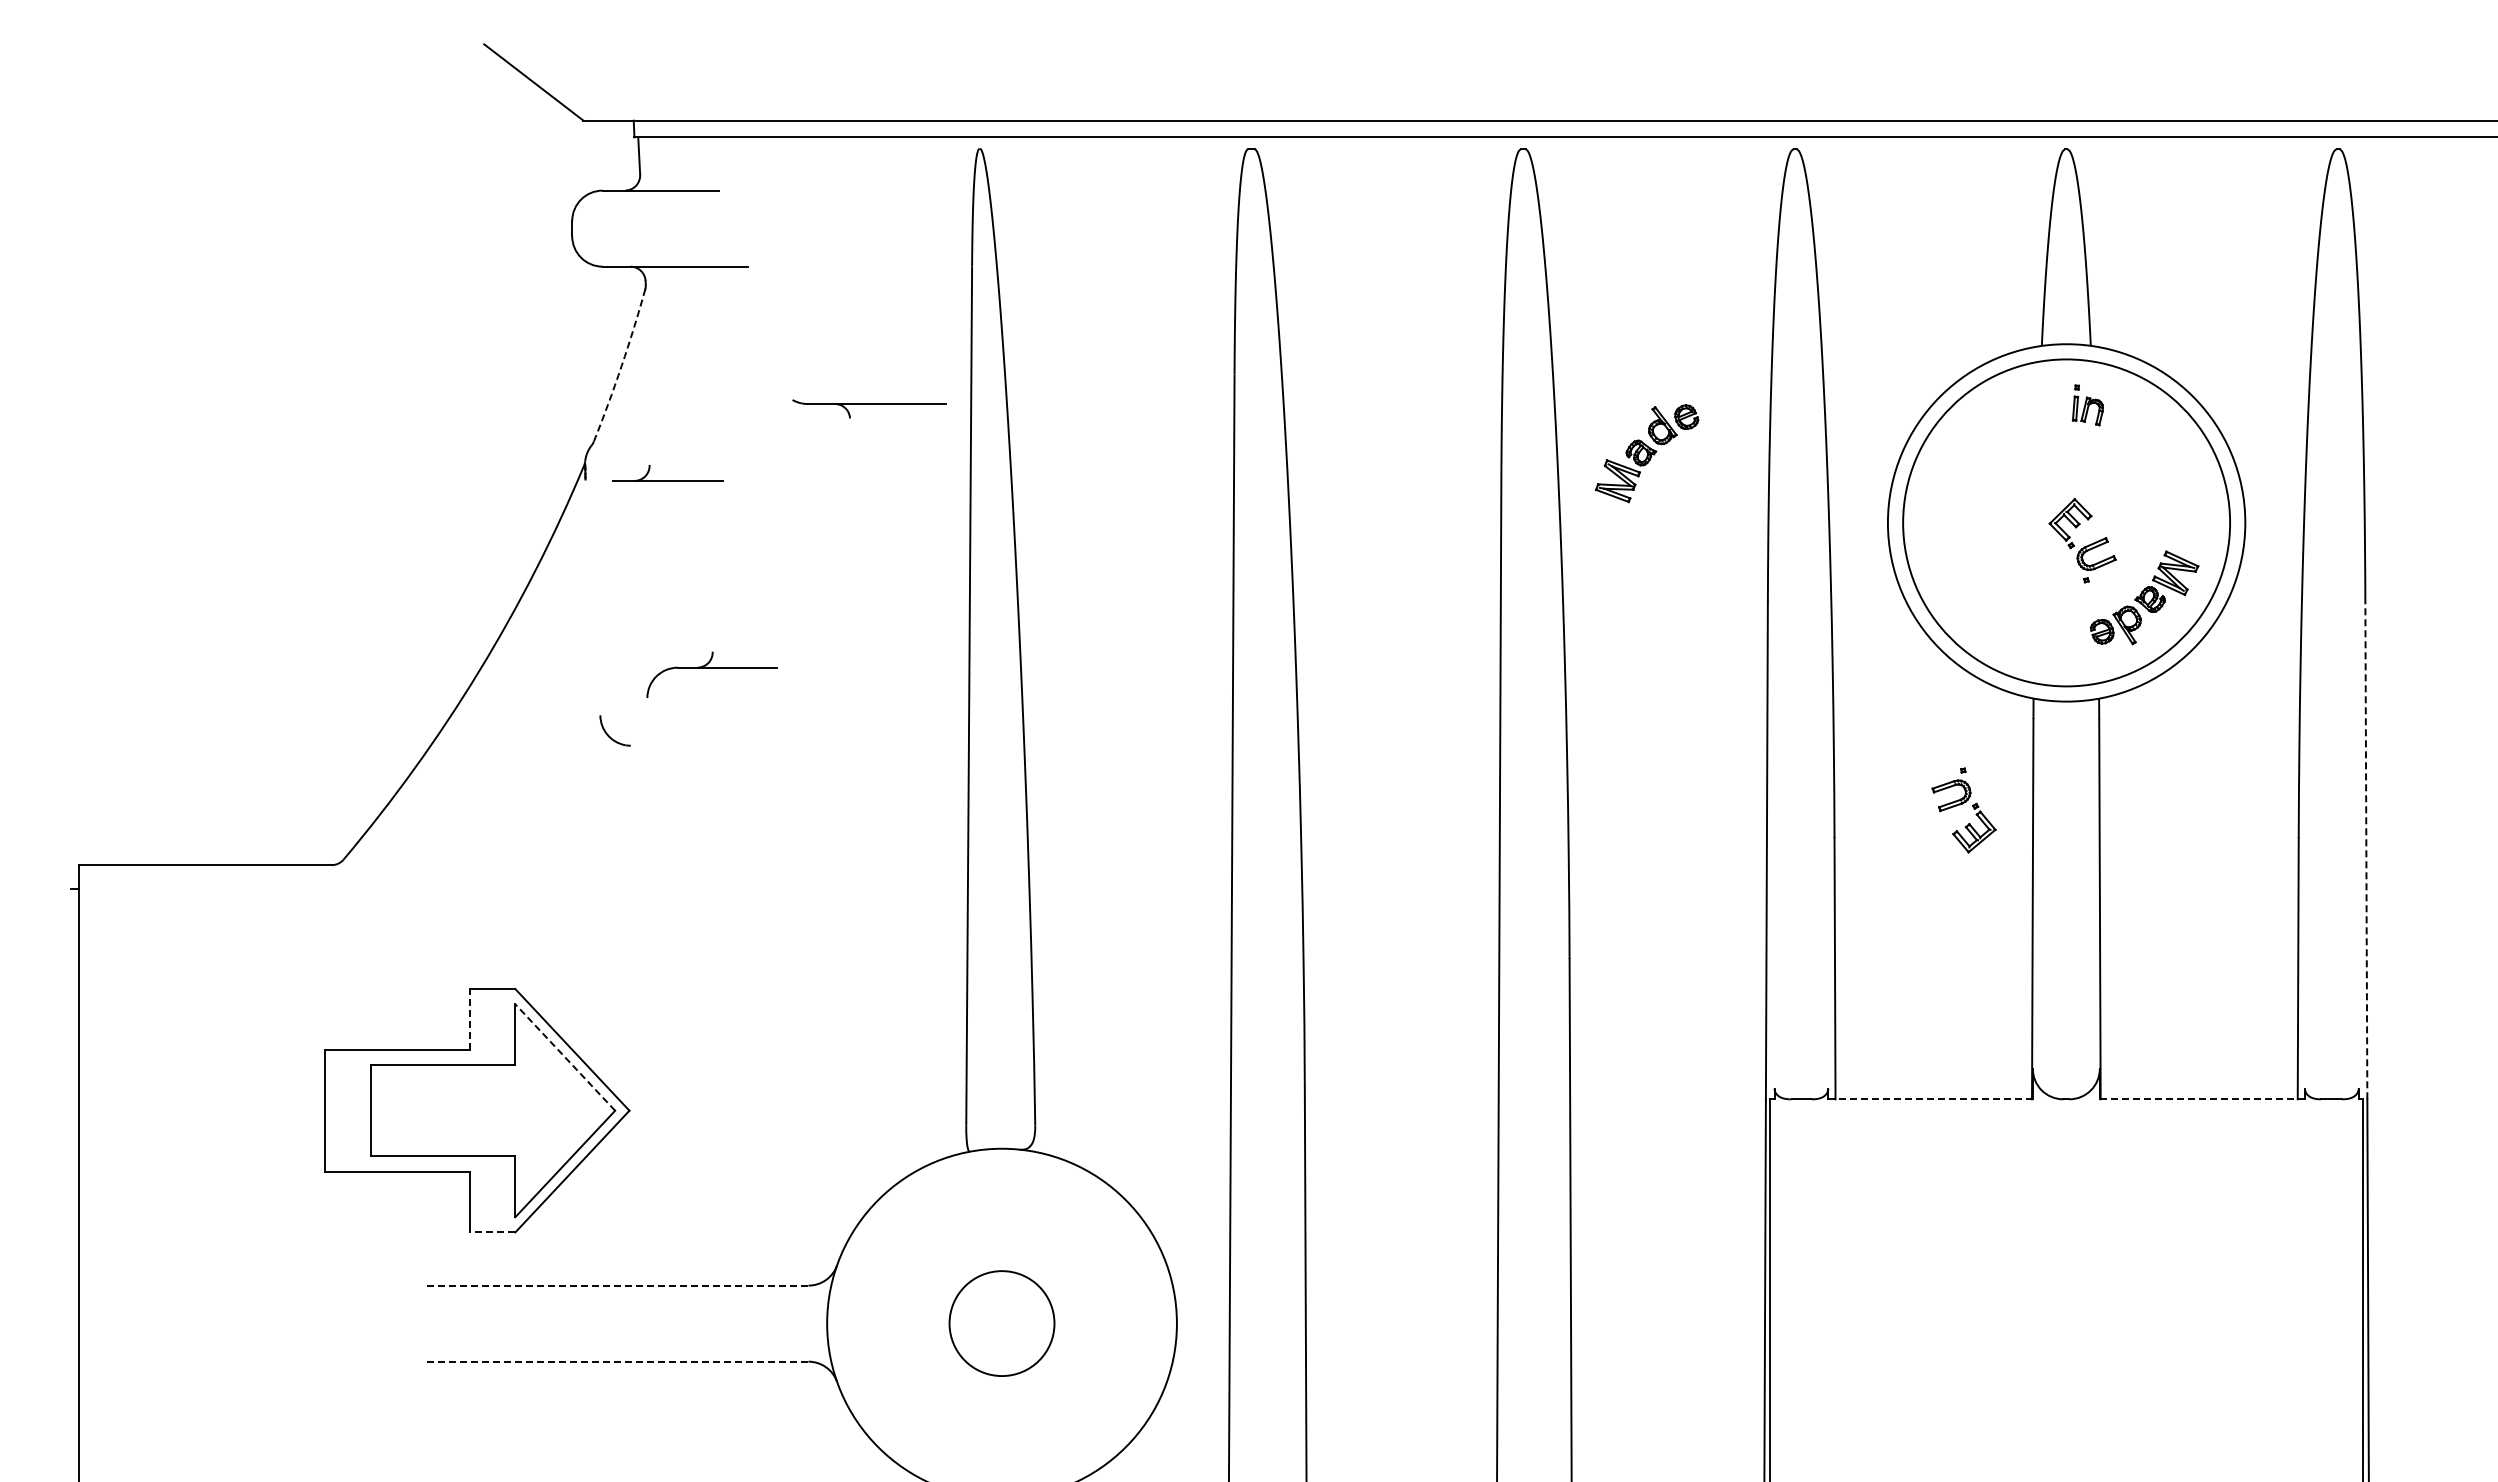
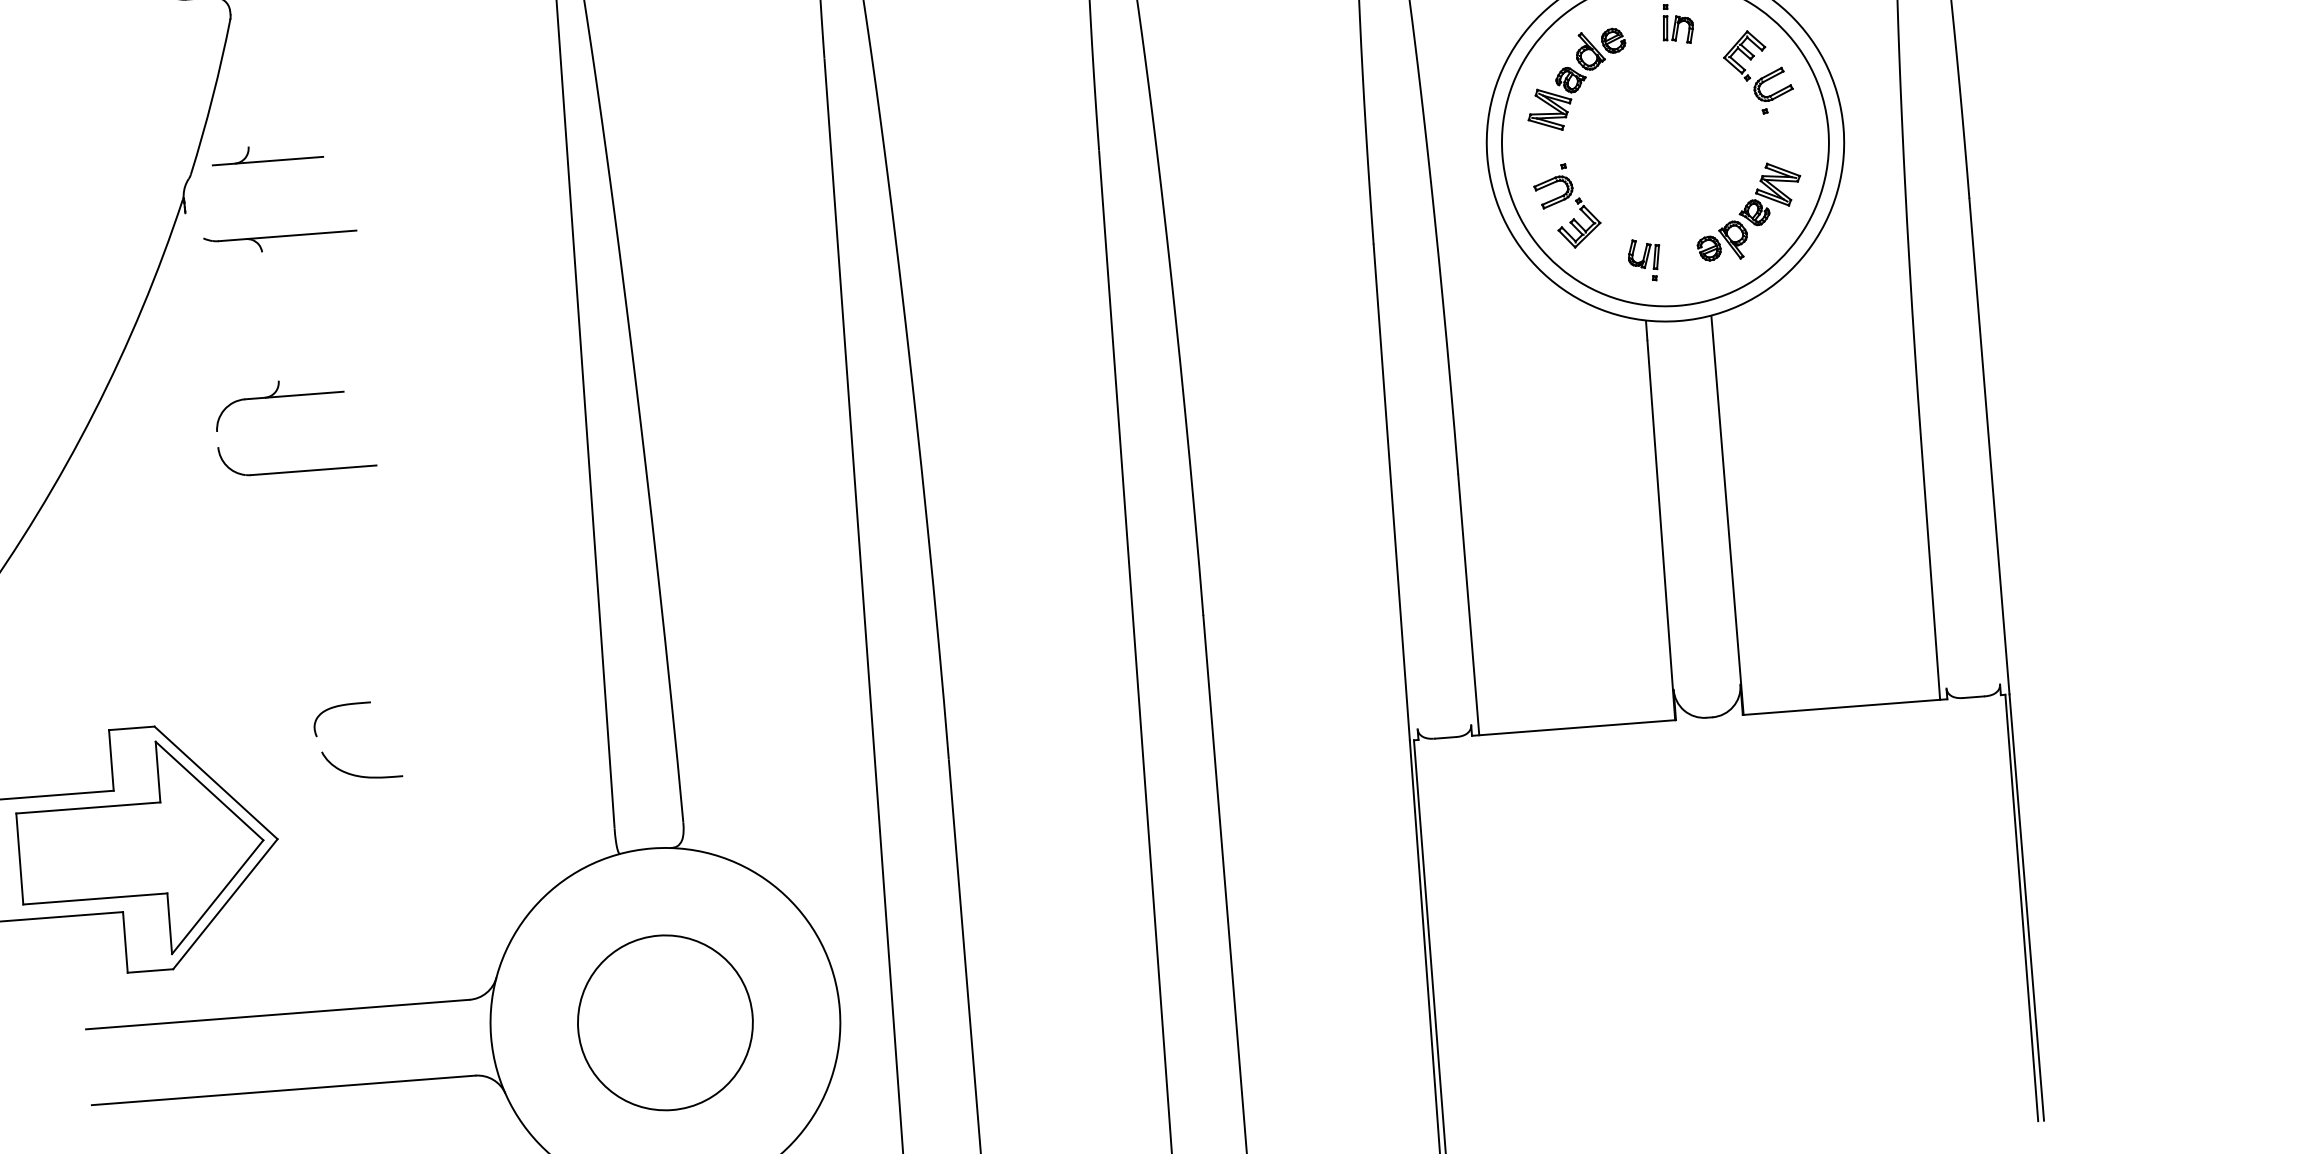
arc: (621, 366) -> (212, 97), dashed -> solid
part: (869, 408) -> (280, 240), moved
part: (1647, 453) -> (1577, 79), moved
part: (667, 480) -> (267, 160), moved
part: (2084, 546) -> (1760, 77), moved
part: (2036, 638) -> (1644, 260), added
part: (711, 674) -> (279, 403), moved
line: (693, 745) -> (313, 470), added
part: (1962, 804) -> (1565, 200), moved
line: (2366, 850) -> (1989, 446), dashed -> solid
curve: (703, 983) -> (341, 706), added
line: (469, 1018) -> (111, 759), dashed -> solid
curve: (717, 1053) -> (361, 775), added
line: (565, 1057) -> (209, 791), dashed -> solid
line: (1931, 1099) -> (1574, 728), dashed -> solid
line: (2202, 1099) -> (1845, 707), dashed -> solid
line: (492, 1232) -> (150, 971), dashed -> solid
line: (615, 1285) -> (277, 1014), dashed -> solid
circle: (1001, 1323) -> (664, 1022), size x1.67
line: (615, 1361) -> (282, 1090), dashed -> solid

